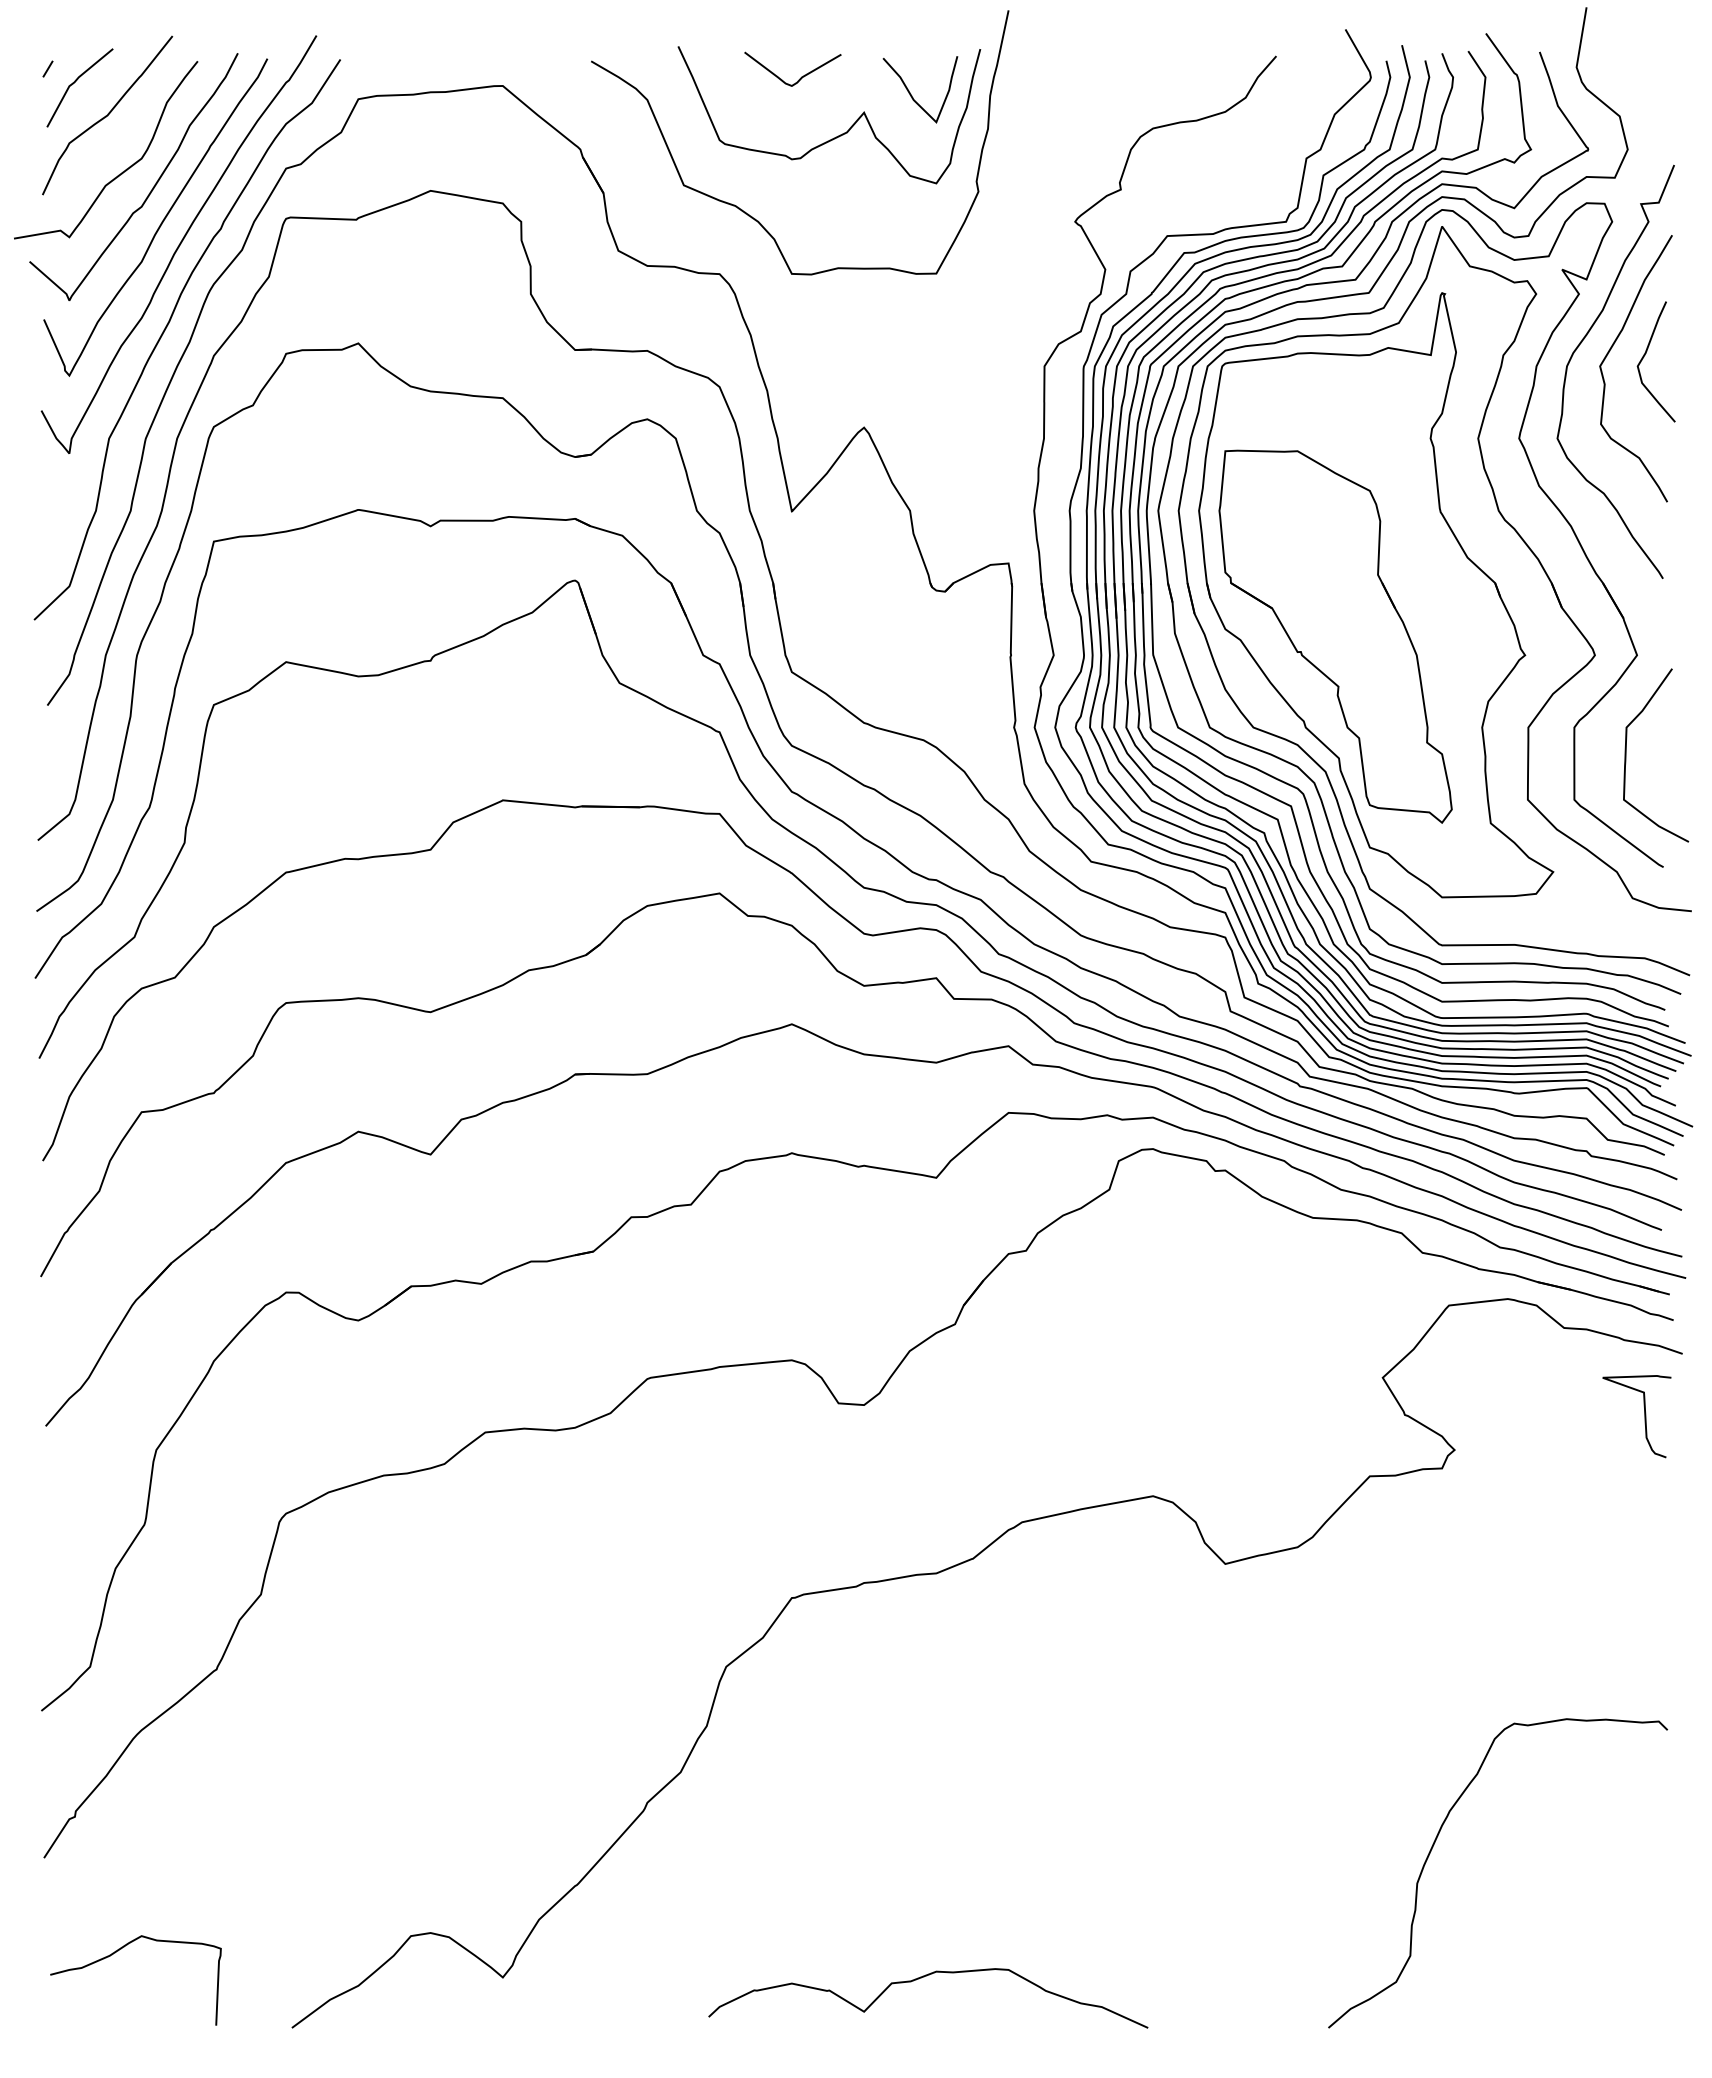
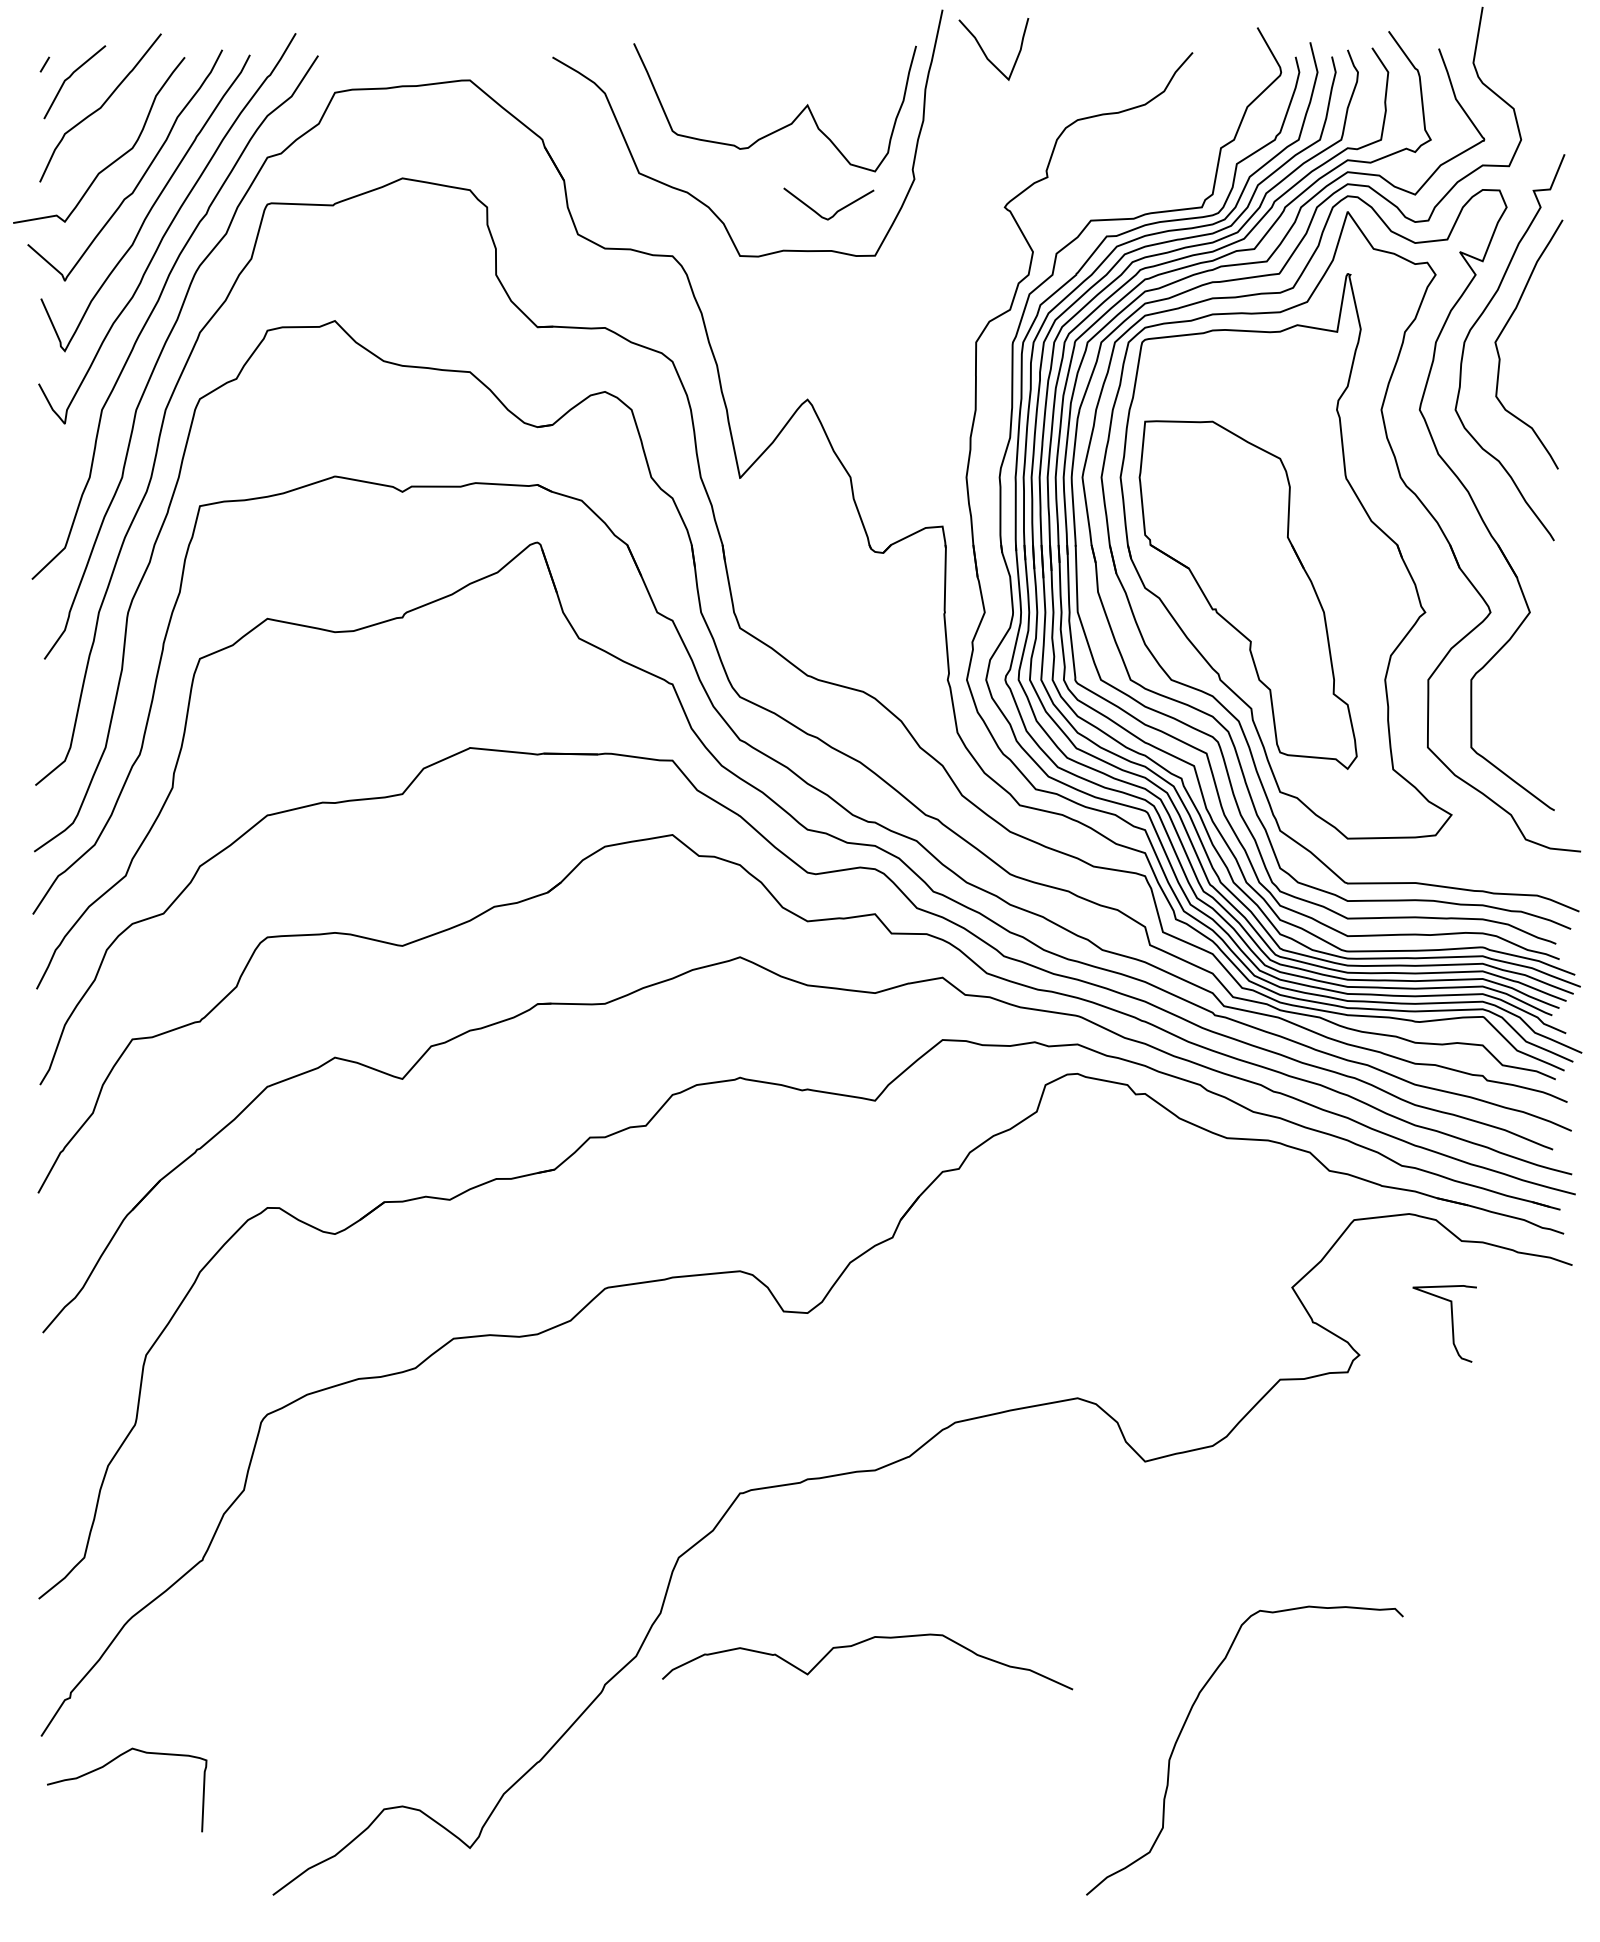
curve: (801, 76) -> (836, 210), moved
curve: (912, 95) -> (986, 54), moved
curve: (1645, 355) -> (1537, 332), removed
curve: (1626, 755) -> (1520, 706), removed
curve: (1644, 1416) -> (1451, 1323), moved
curve: (1434, 1845) -> (1185, 1724), moved
curve: (115, 1953) -> (108, 1764), moved
curve: (921, 1978) -> (861, 1643), moved

